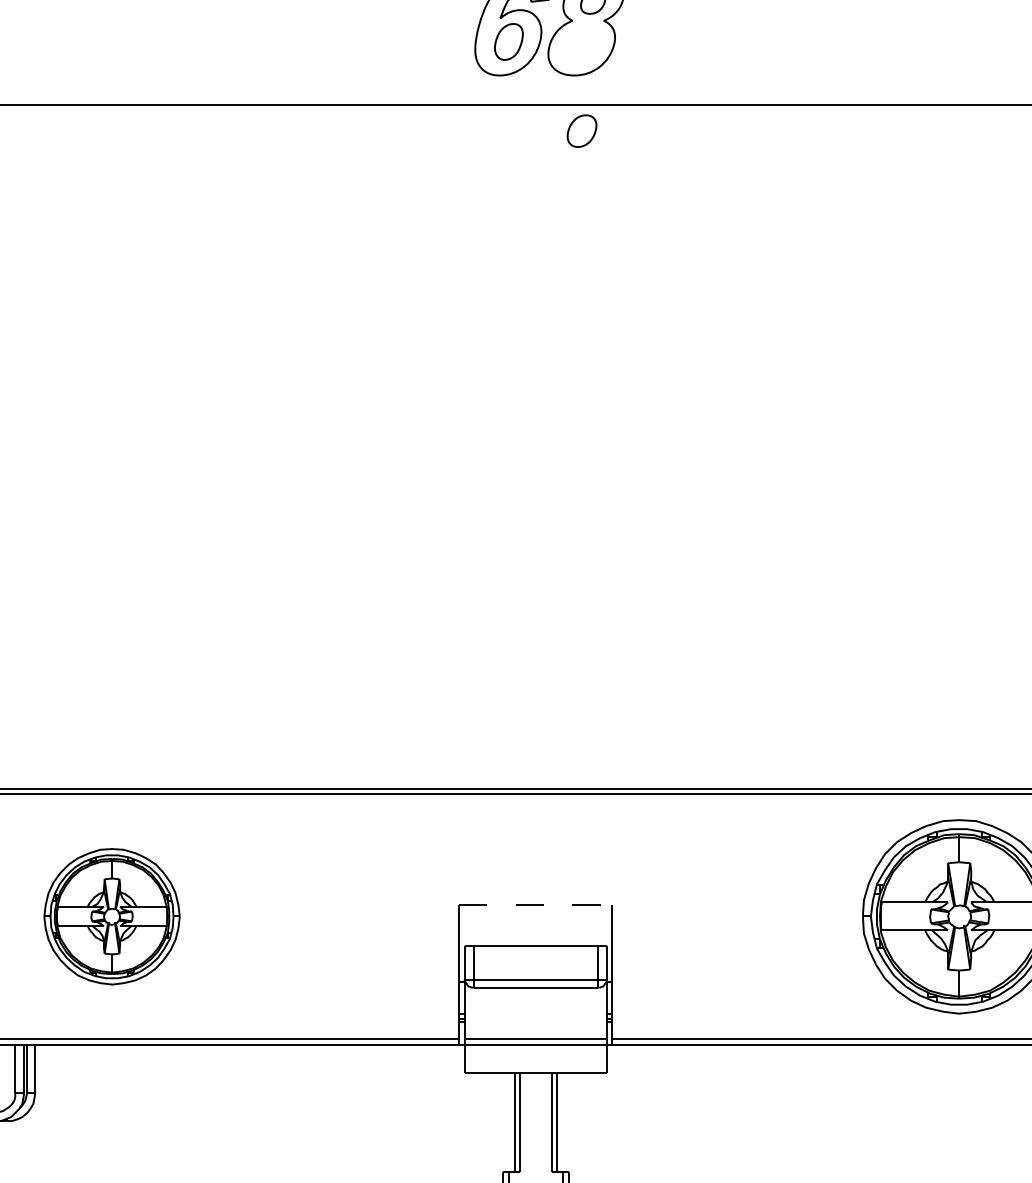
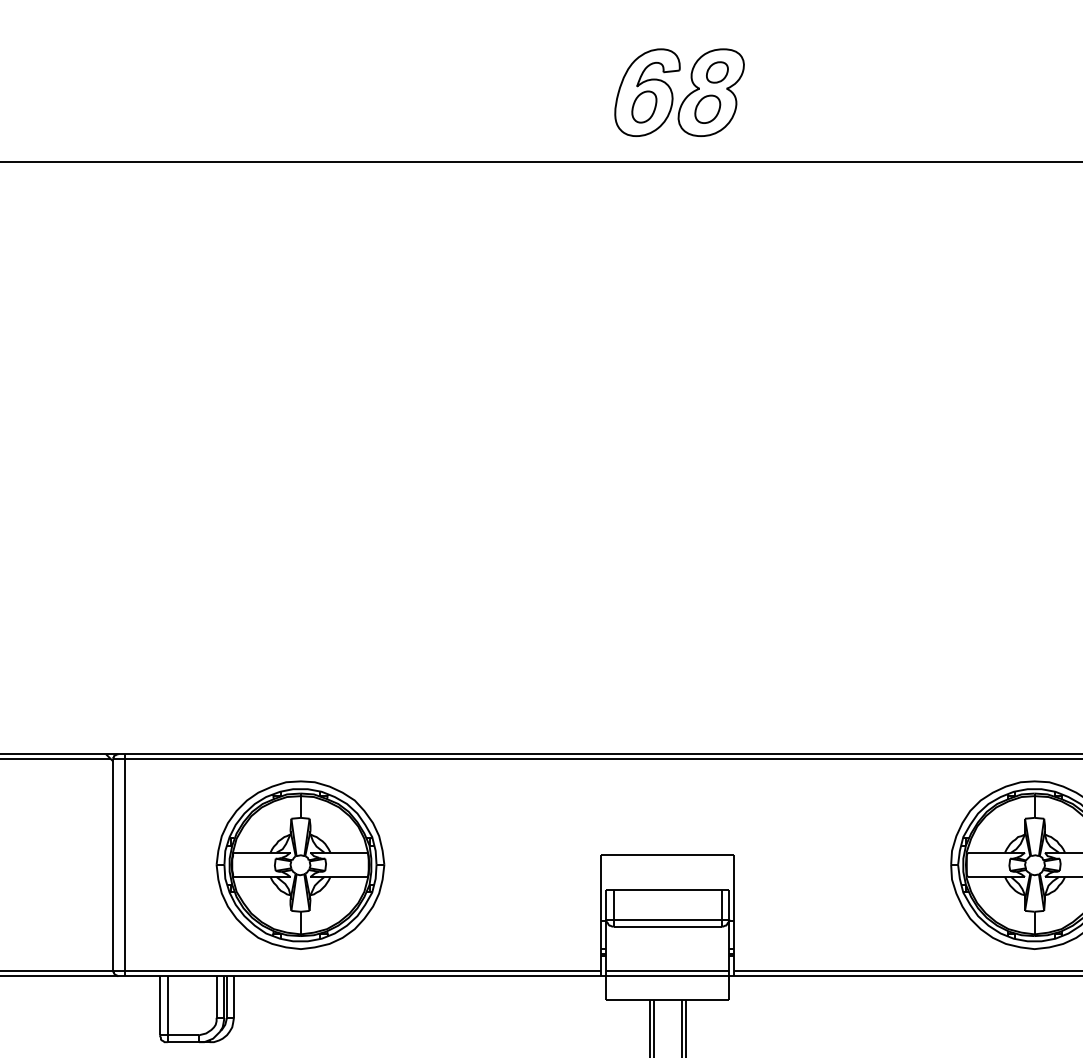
part: (581, 130) -> (707, 108), moved
line: (535, 905) -> (667, 855), dashed -> solid
part: (112, 916) -> (300, 864), size x1.43

